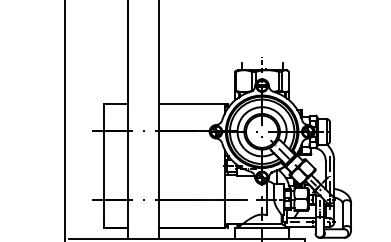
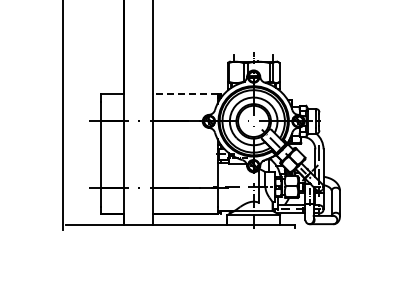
line: (190, 104) -> (184, 94), solid -> dashed

